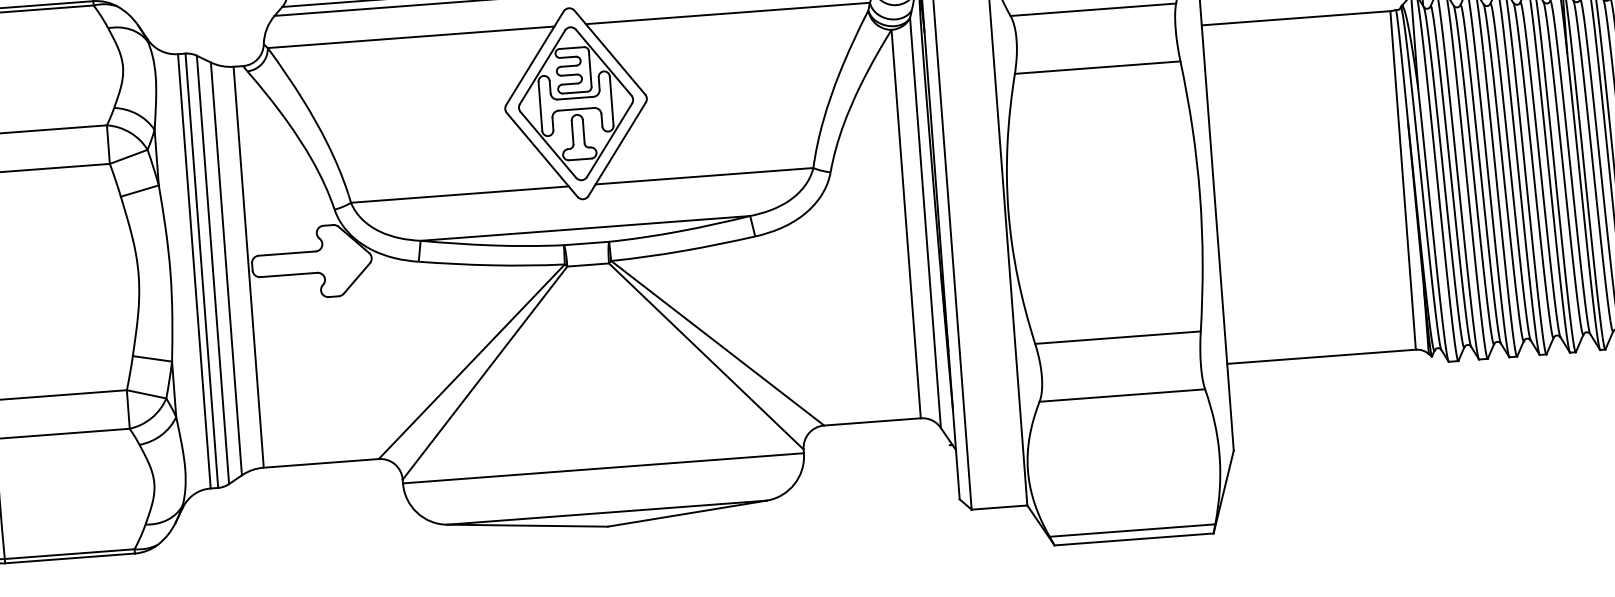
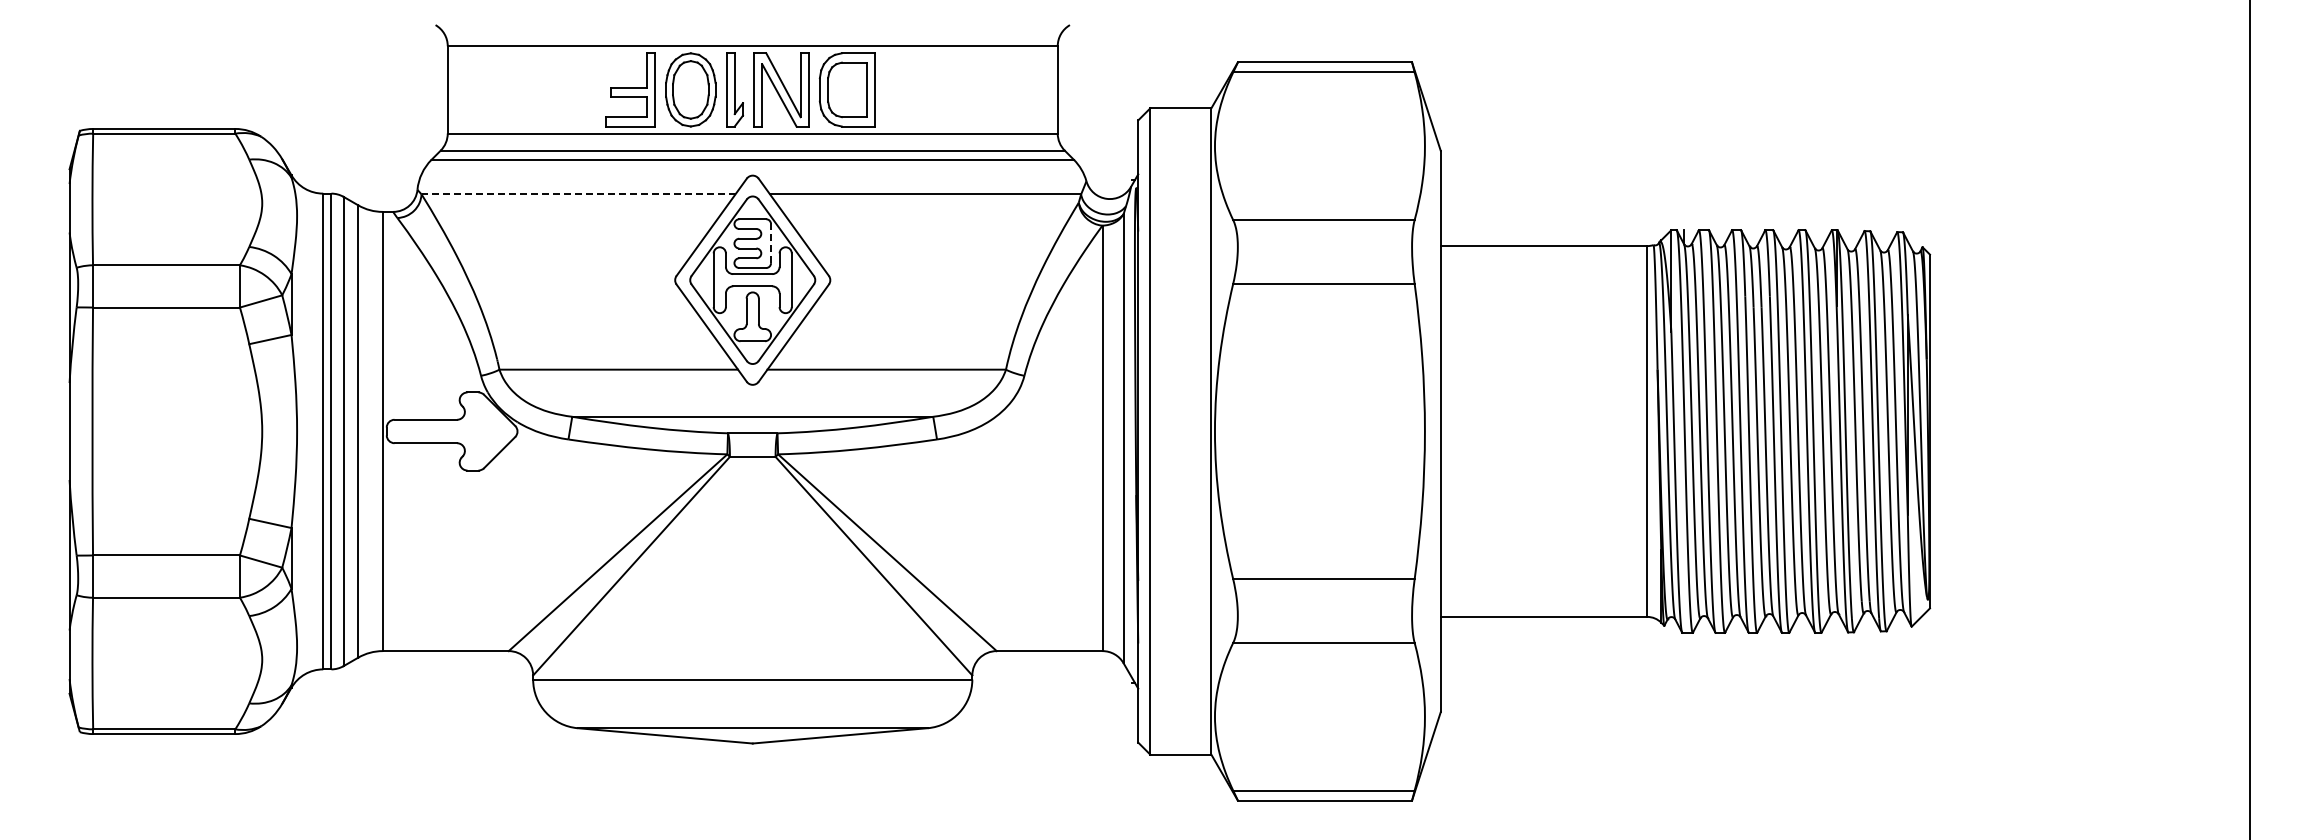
line: (411, 37) -> (578, 194), solid -> dashed
line: (590, 68) -> (771, 243), solid -> dashed

